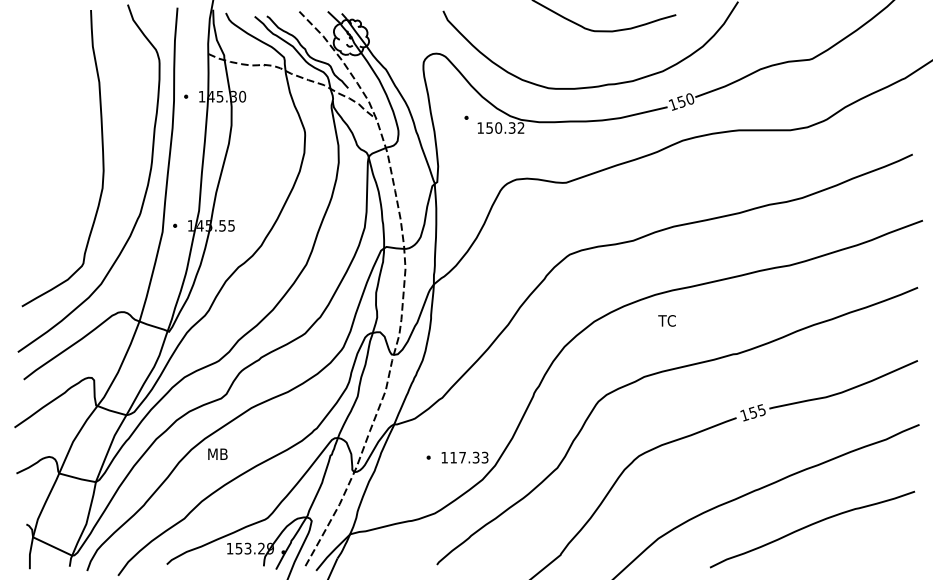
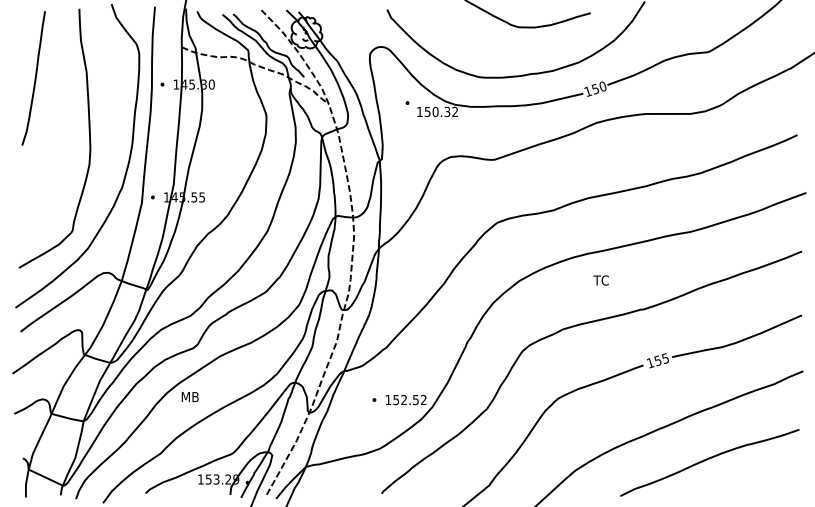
curve: (40, 89) -> (35, 78), added
text: (666, 320) -> (600, 280), moved
text: (469, 457) -> (410, 399), 117.33 -> 152.52

